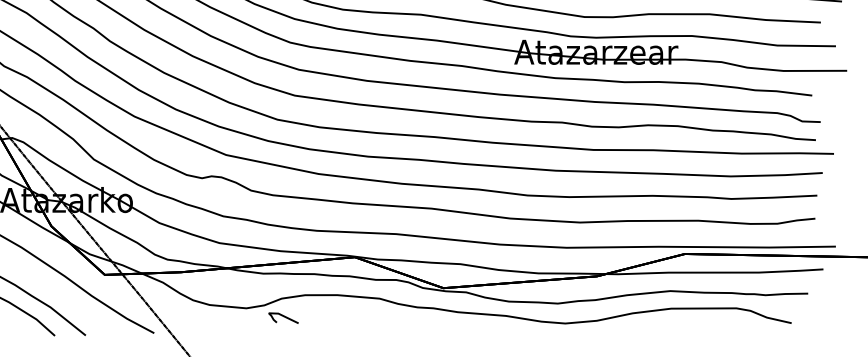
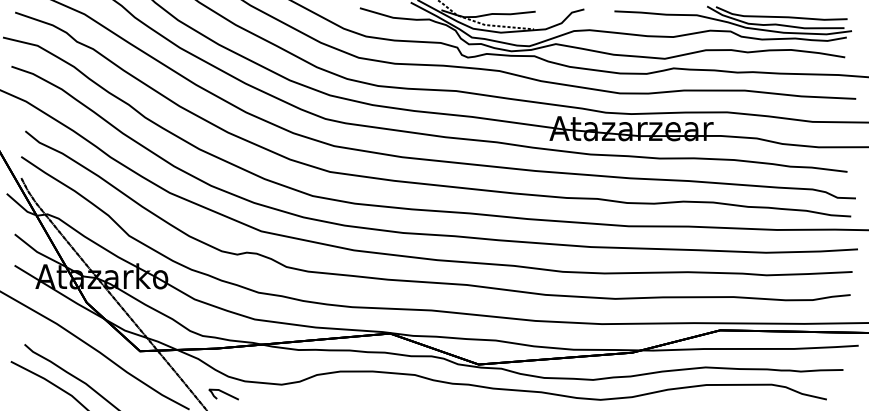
curve: (283, 317) -> (223, 393), moved

